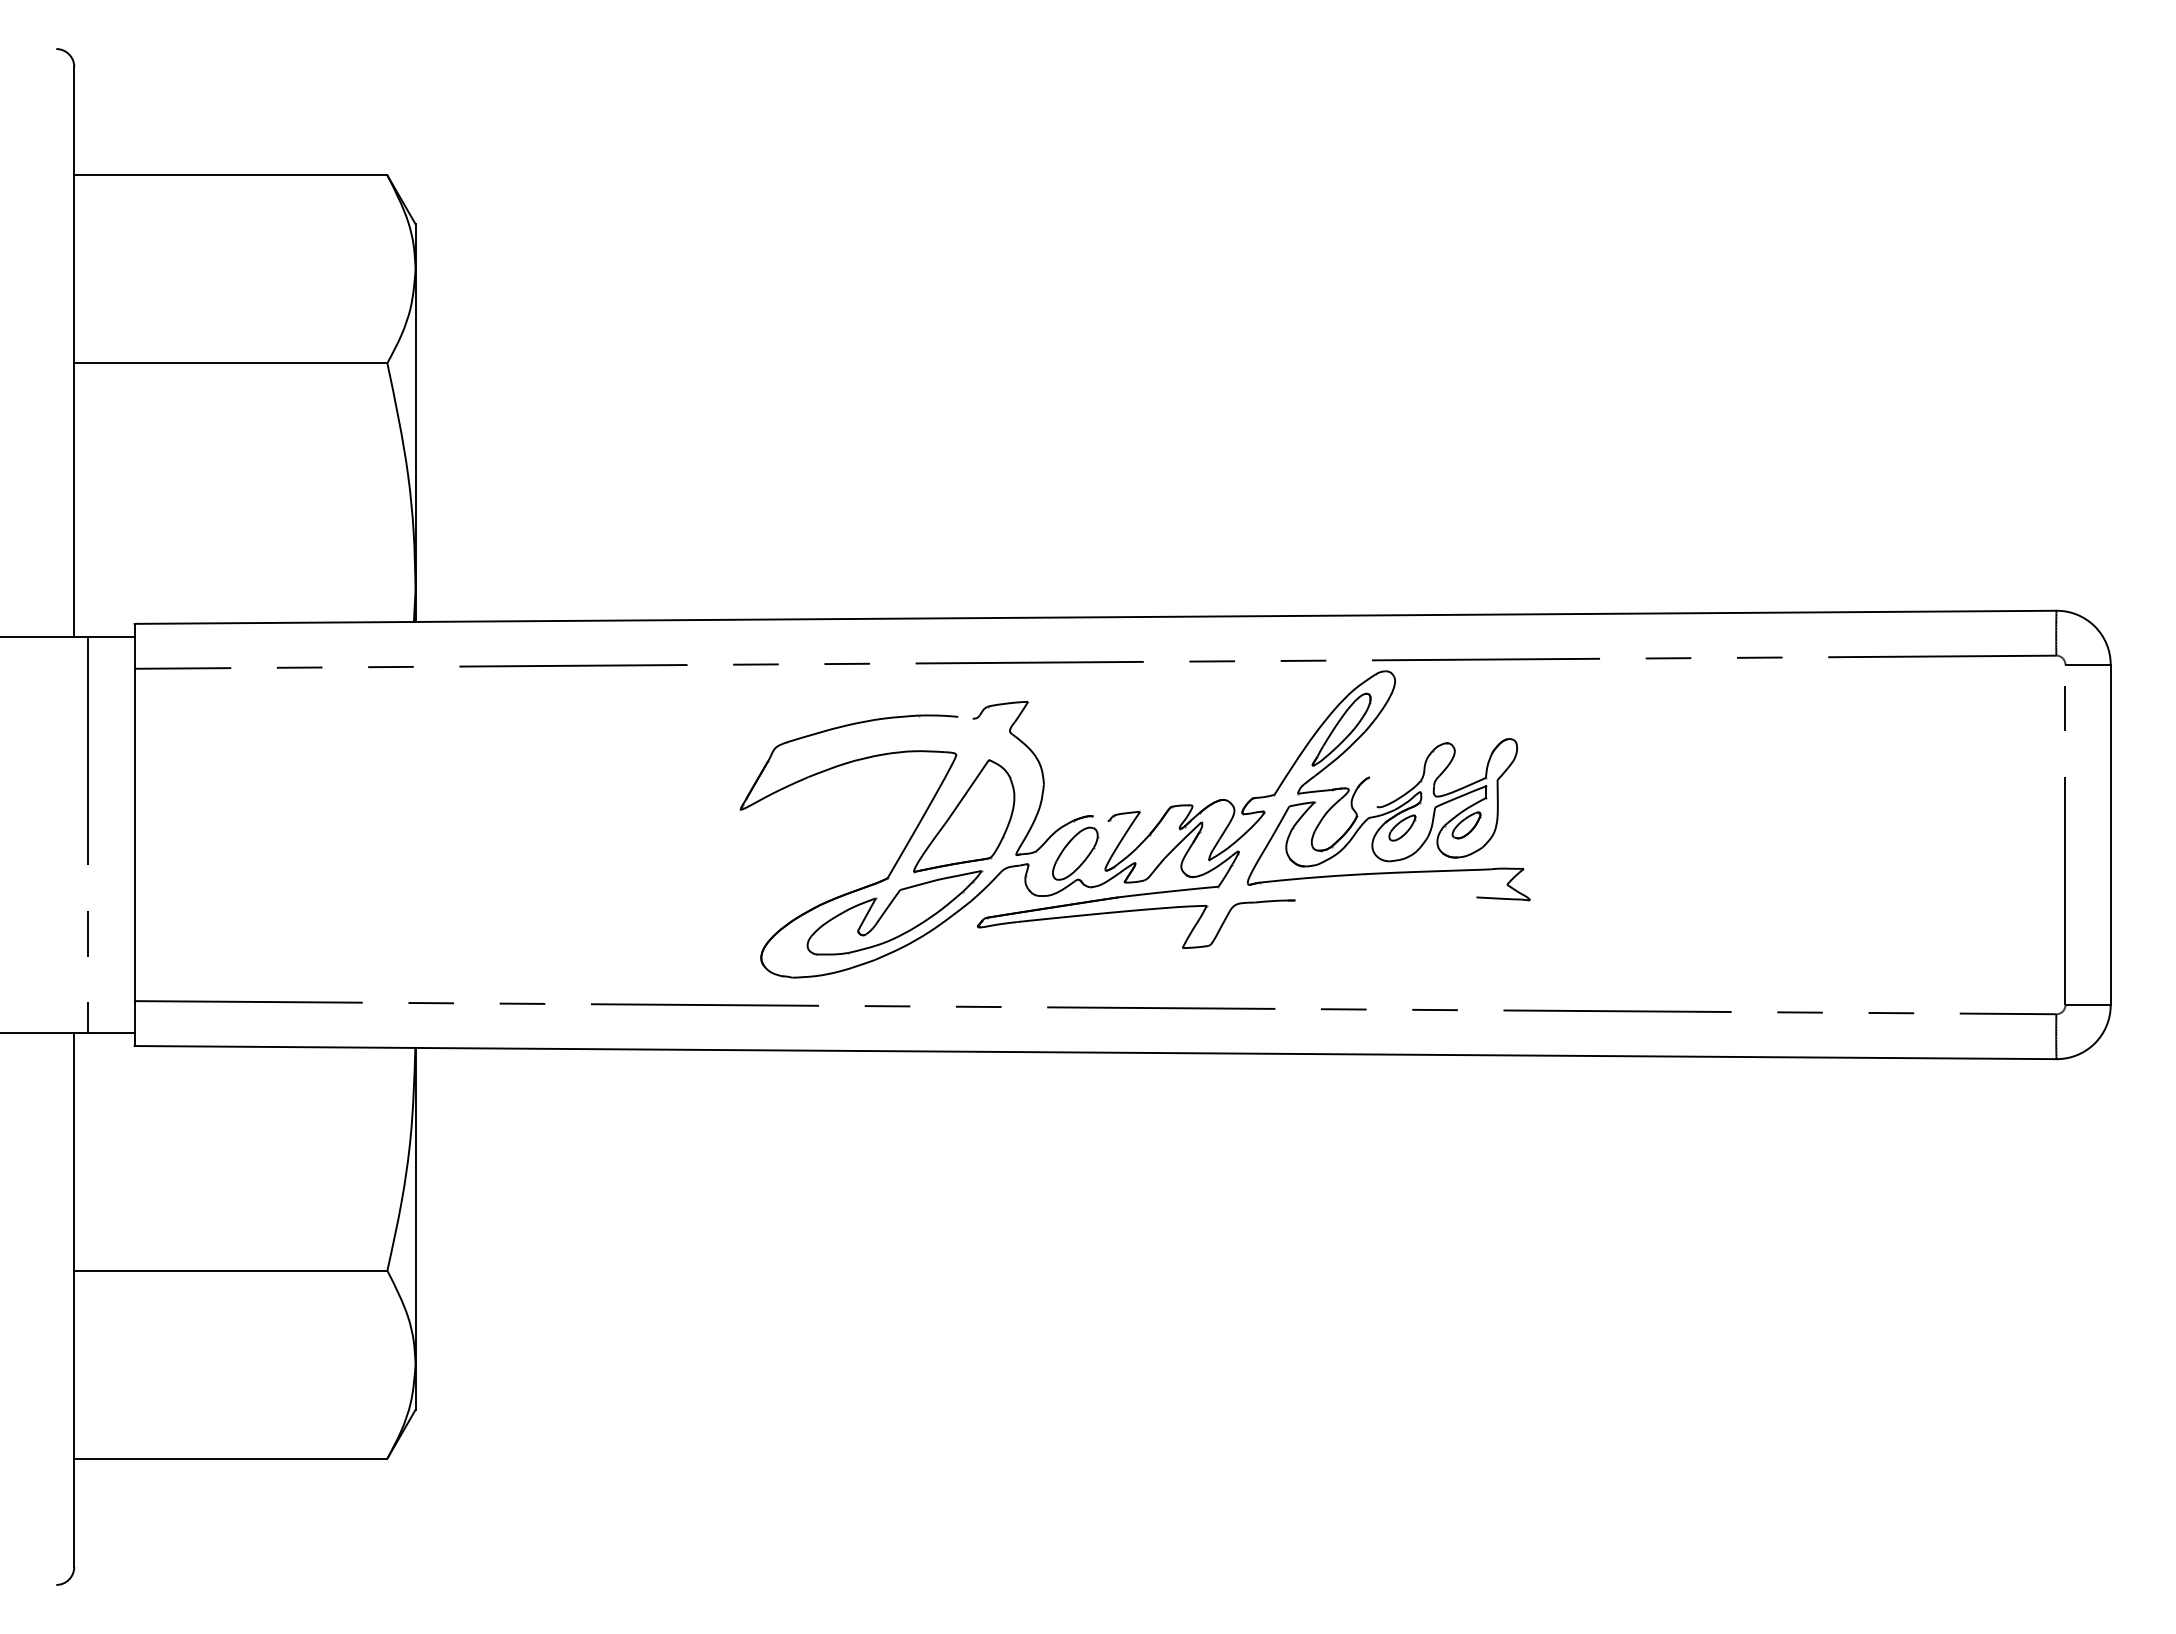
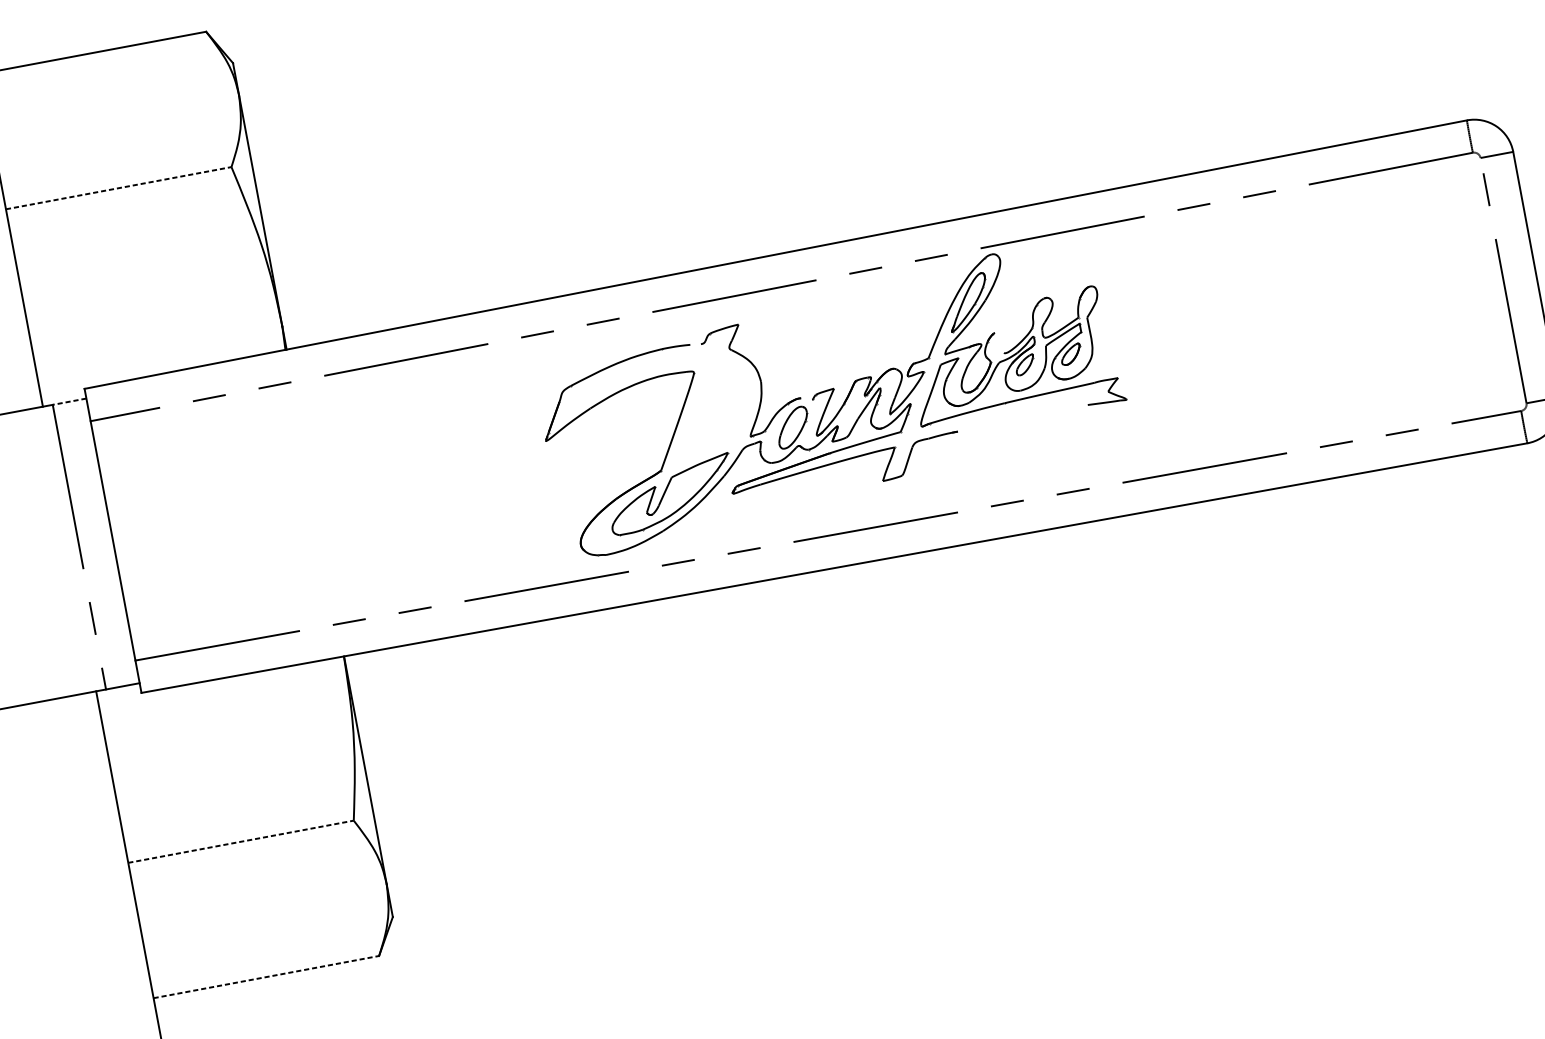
line: (230, 363) -> (118, 188), solid -> dashed
line: (110, 637) -> (69, 401), solid -> dashed
part: (964, 816) -> (708, 415), removed
line: (230, 1270) -> (240, 841), solid -> dashed
line: (230, 1458) -> (266, 977), solid -> dashed

